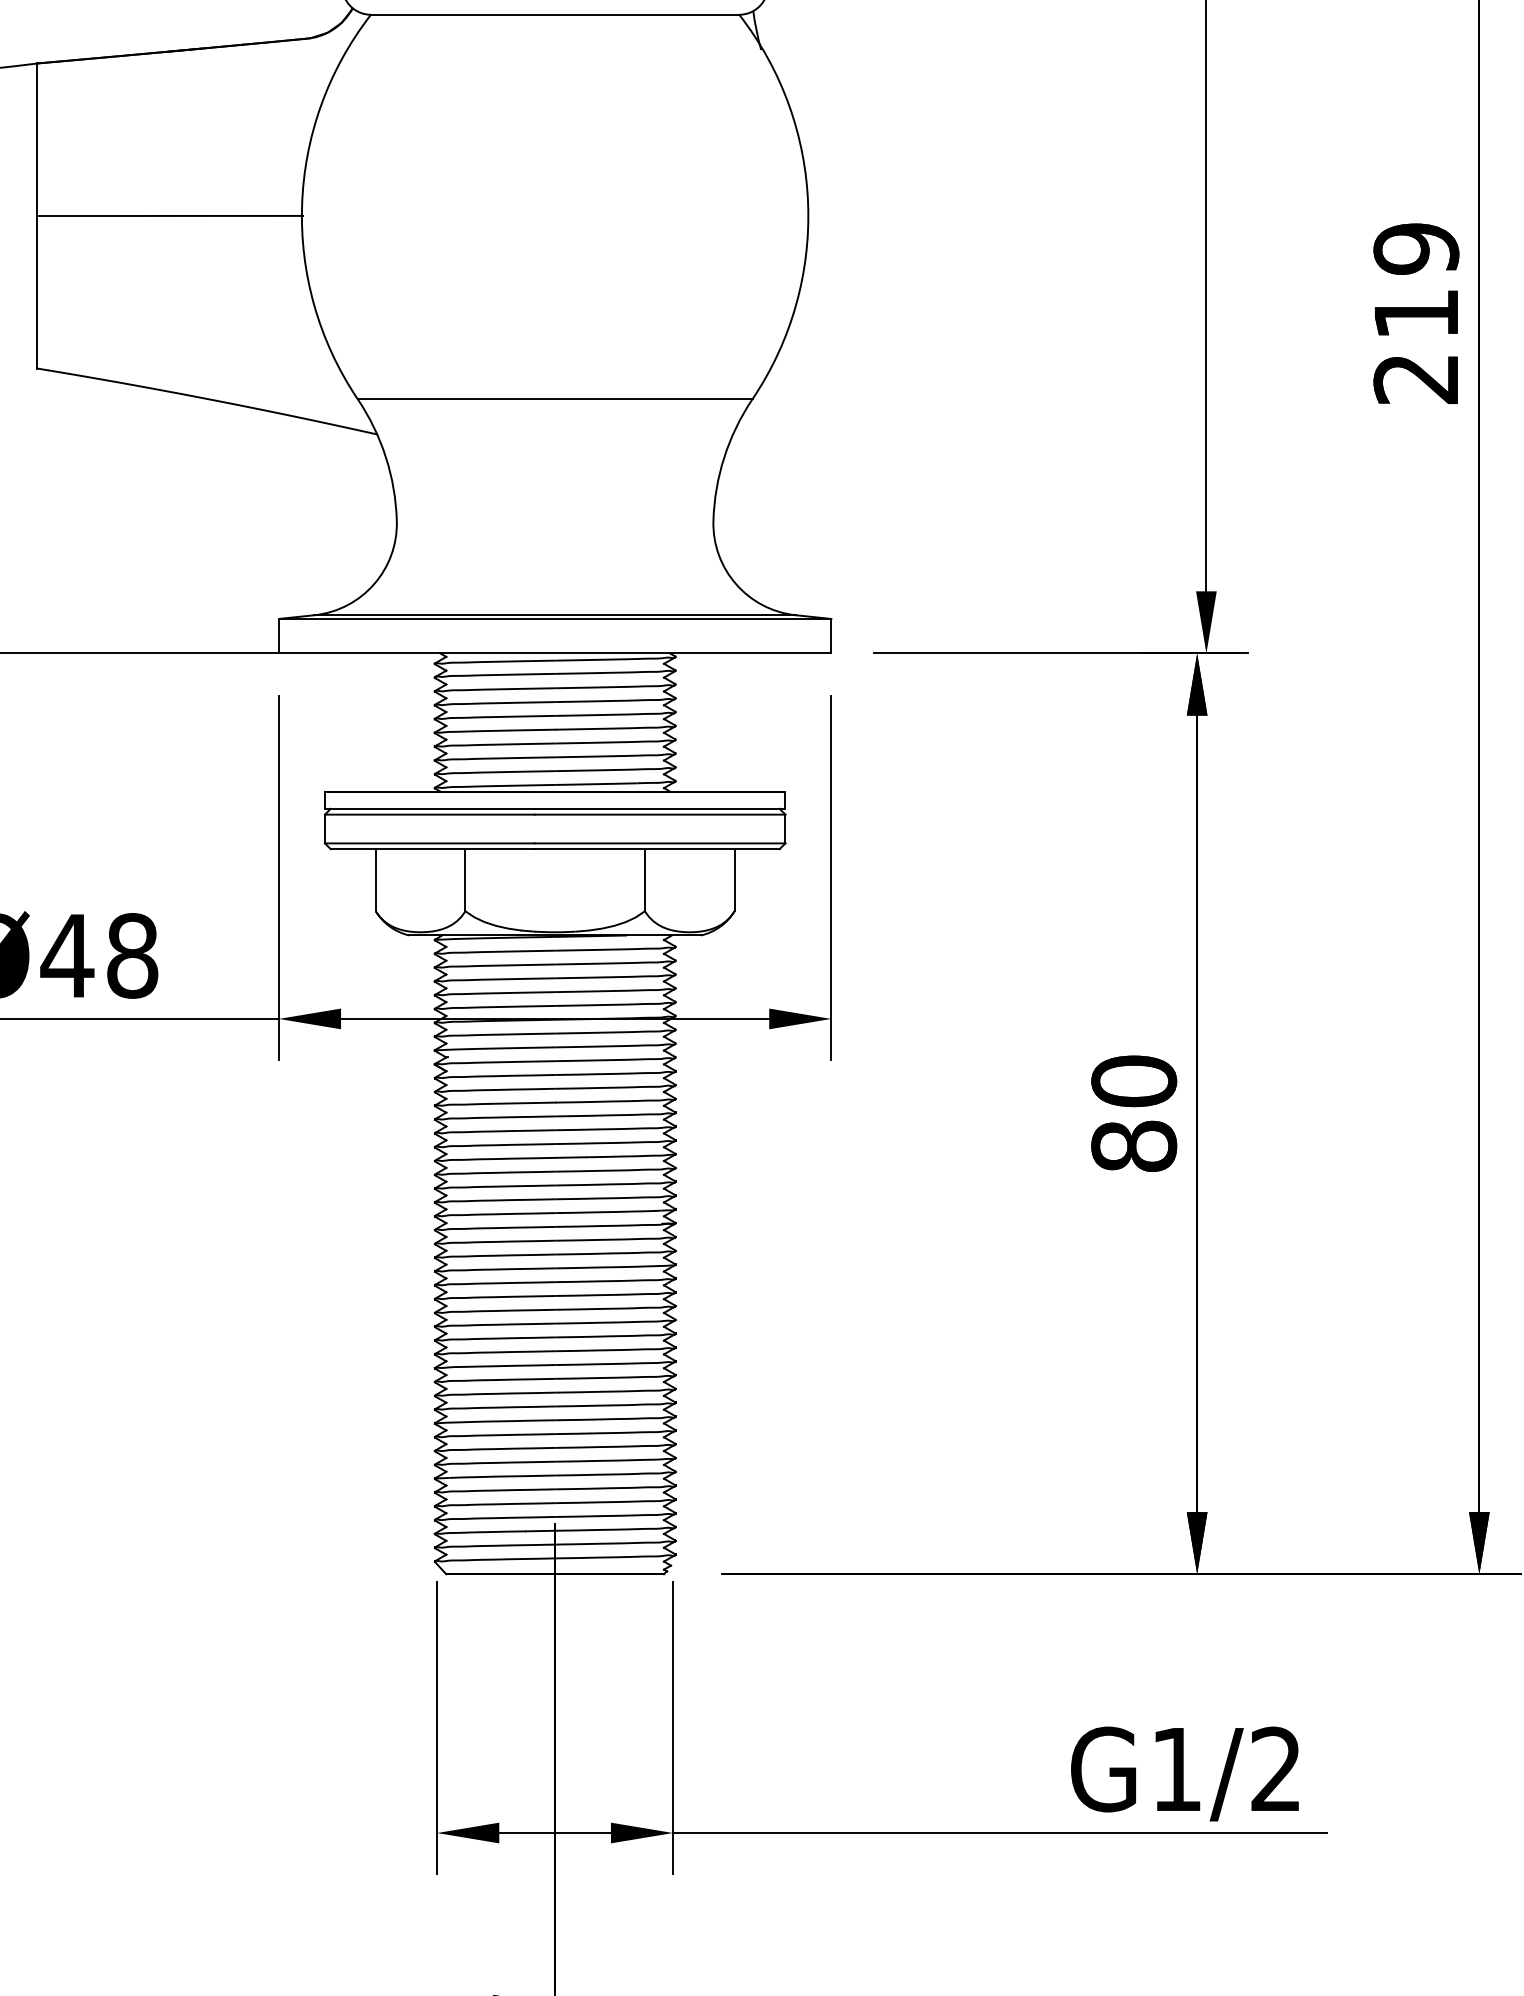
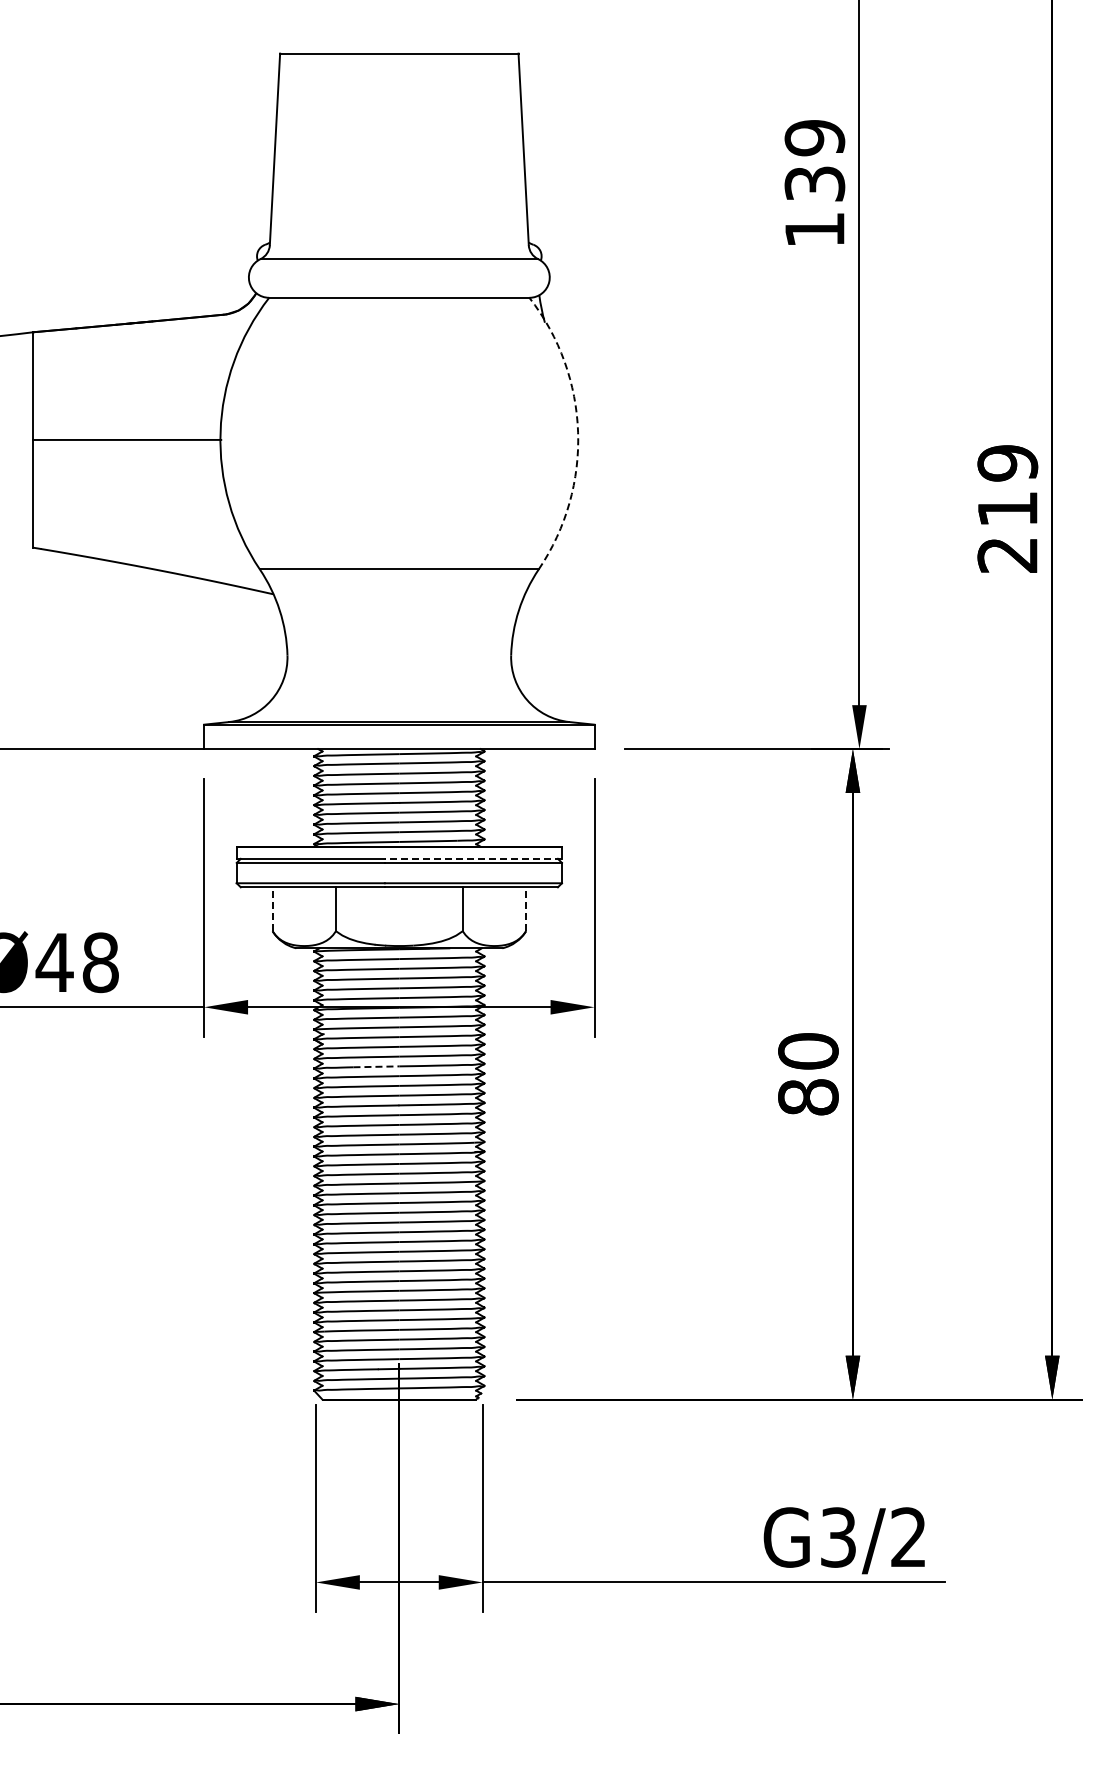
arc: (808, 205) -> (578, 432), solid -> dashed
line: (660, 808) -> (473, 858), solid -> dashed
line: (375, 880) -> (272, 909), solid -> dashed
line: (735, 880) -> (526, 909), solid -> dashed
line: (522, 1102) -> (376, 1066), solid -> dashed
text: (1176, 1769) -> (838, 1537), G1/2 -> G3/2

